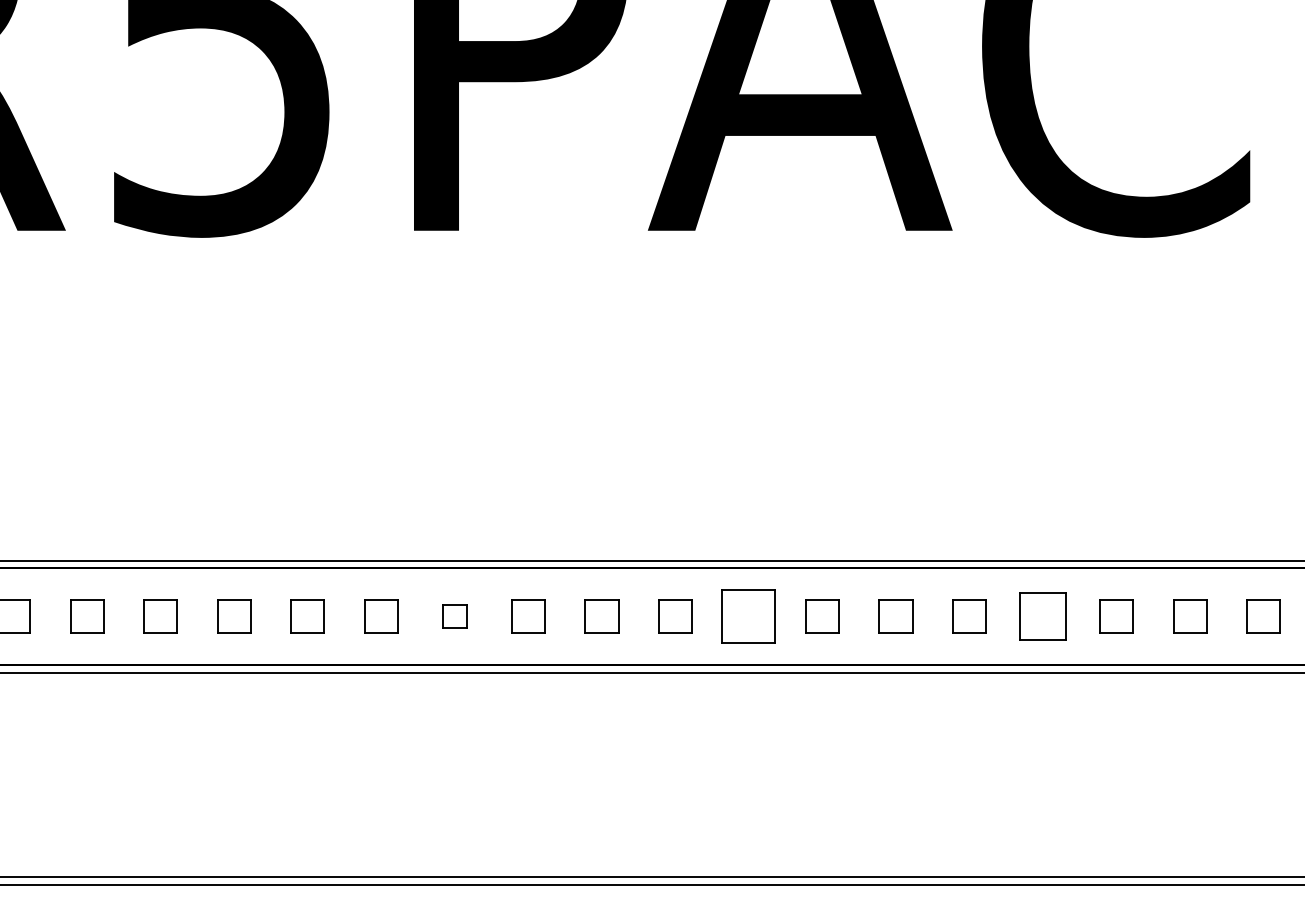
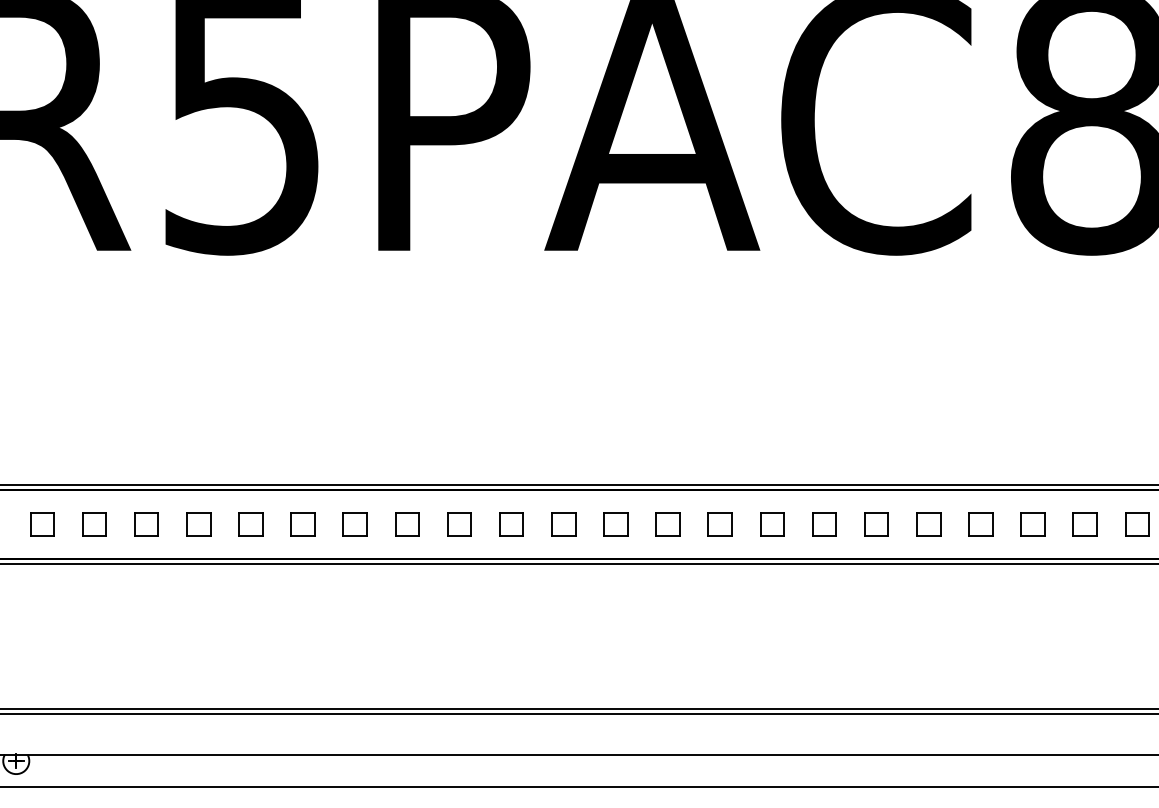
part: (455, 616) -> (407, 524), size x1.43
part: (748, 616) -> (615, 524), size x0.62
part: (1043, 616) -> (824, 524), size x0.71

